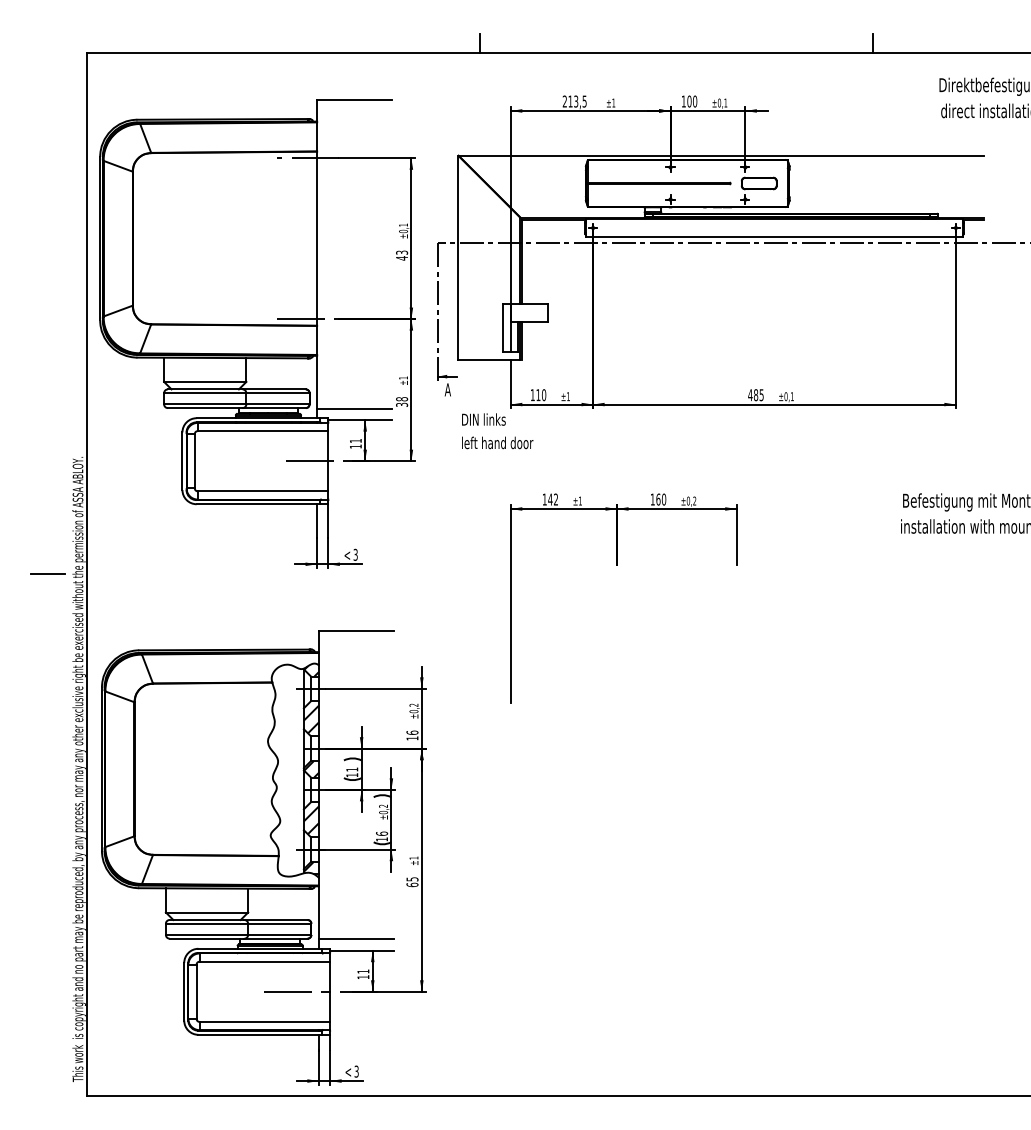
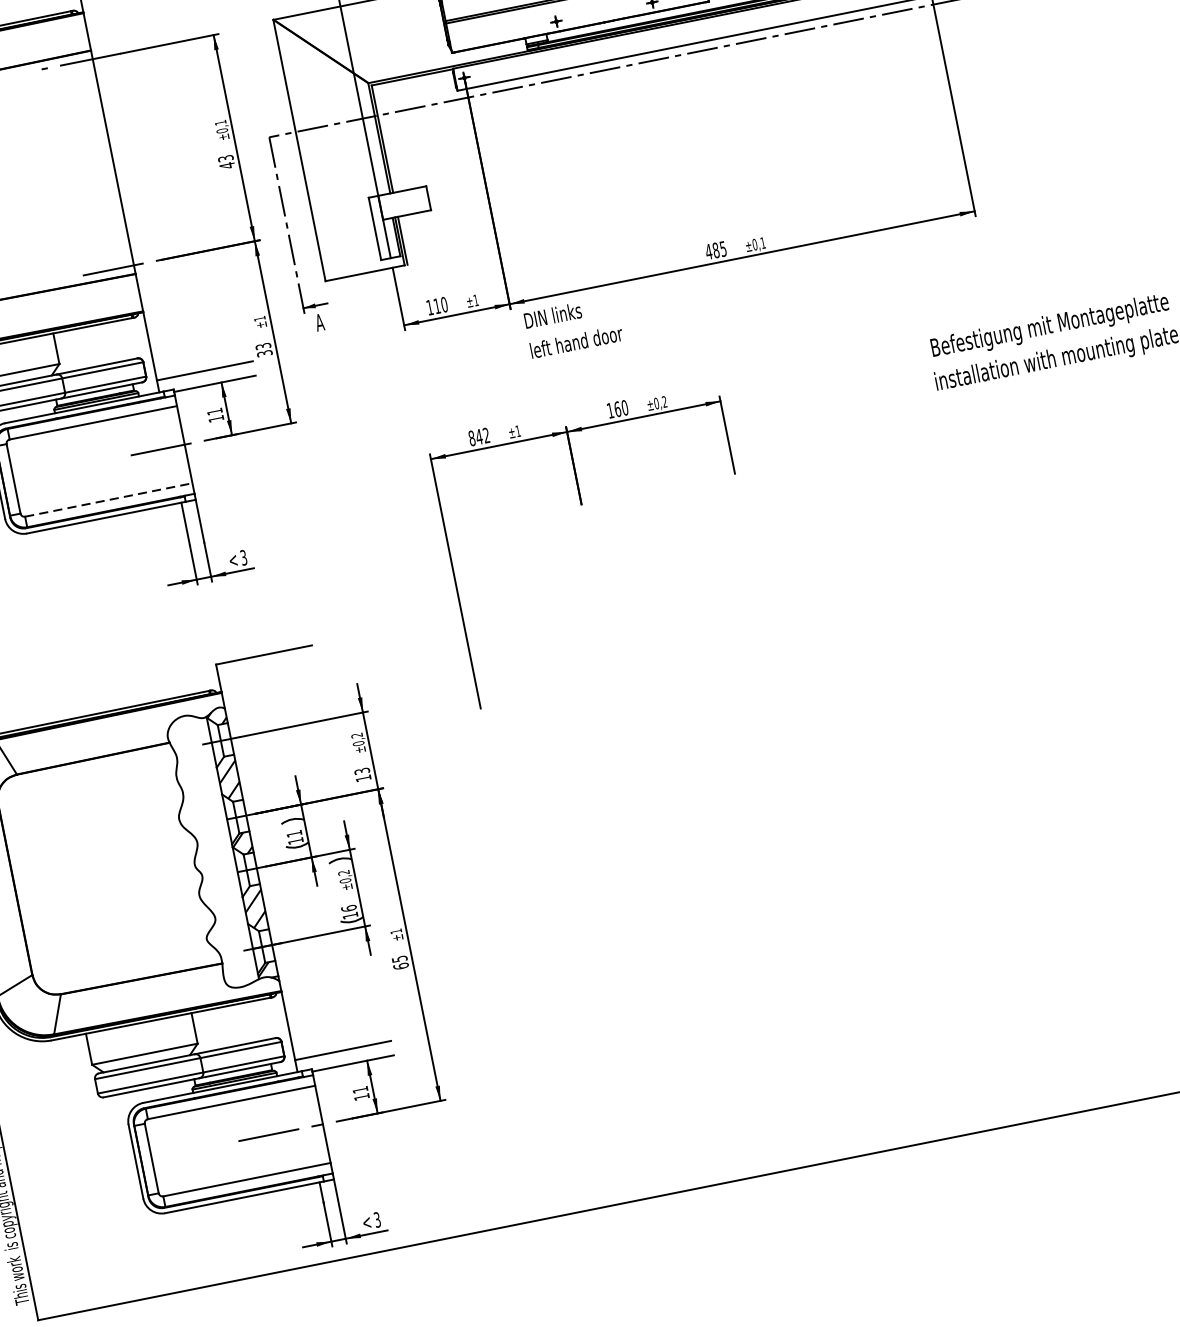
text: (401, 399) -> (262, 346), 38 -> 33
part: (496, 425) -> (570, 319), moved
line: (263, 491) -> (109, 500), solid -> dashed
text: (544, 499) -> (471, 438), 142 -> 842
text: (412, 732) -> (362, 770), 16 -> 13

